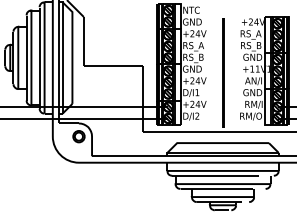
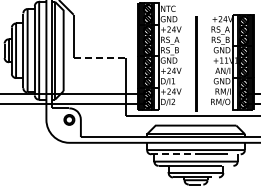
line: (113, 66) -> (99, 58), solid -> dashed
line: (198, 175) -> (174, 154), solid -> dashed

